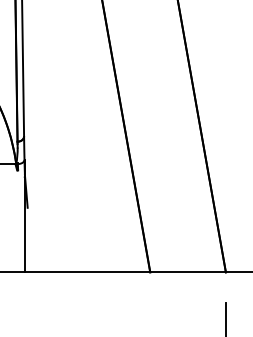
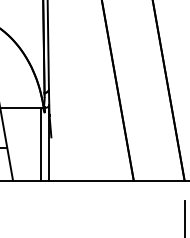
line: (11, 216) -> (40, 143), added

